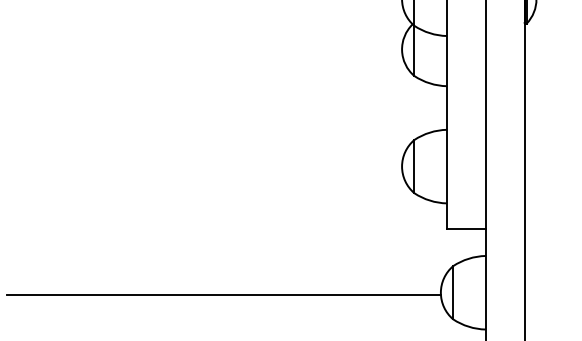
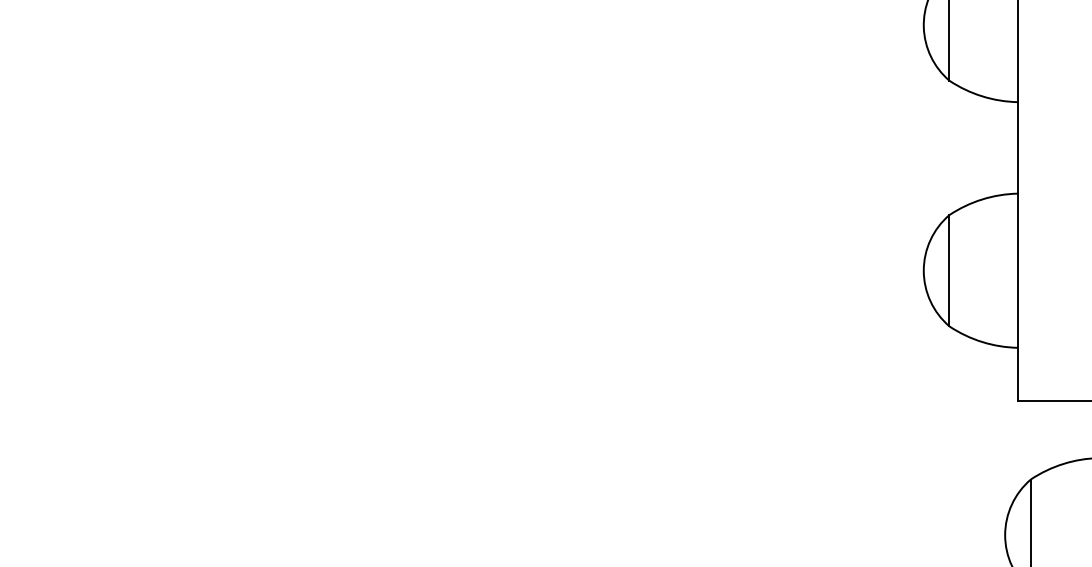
line: (223, 295) -> (549, 540), removed

